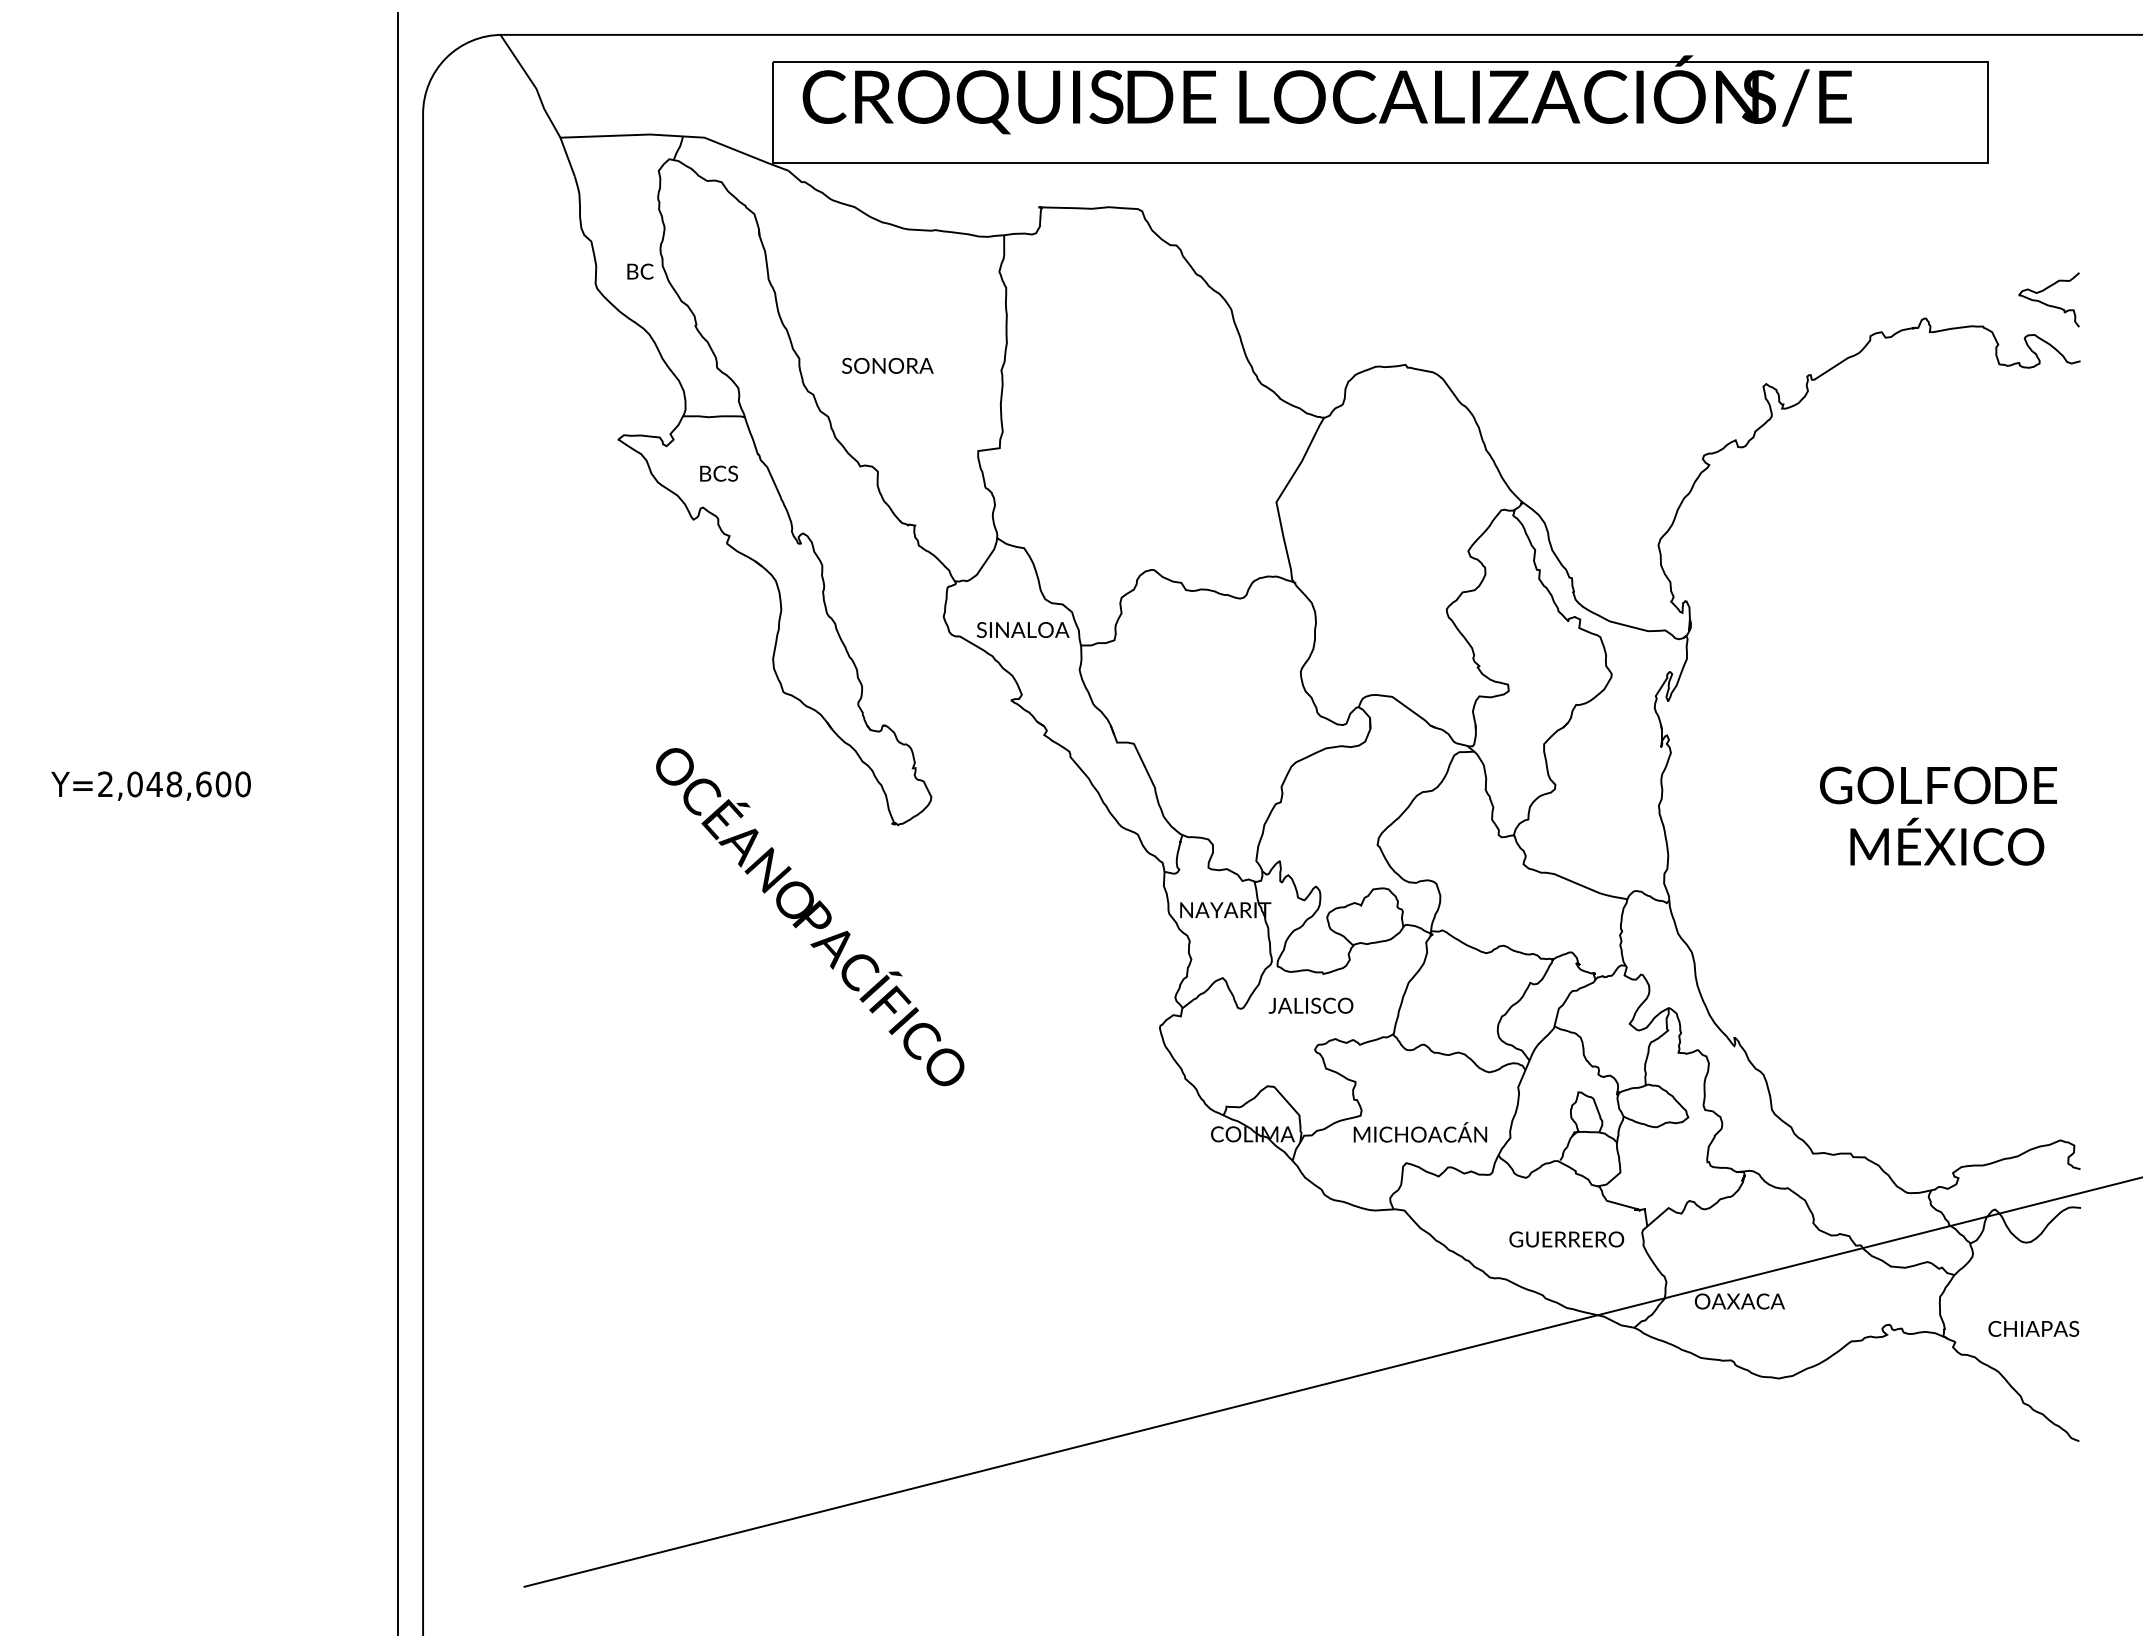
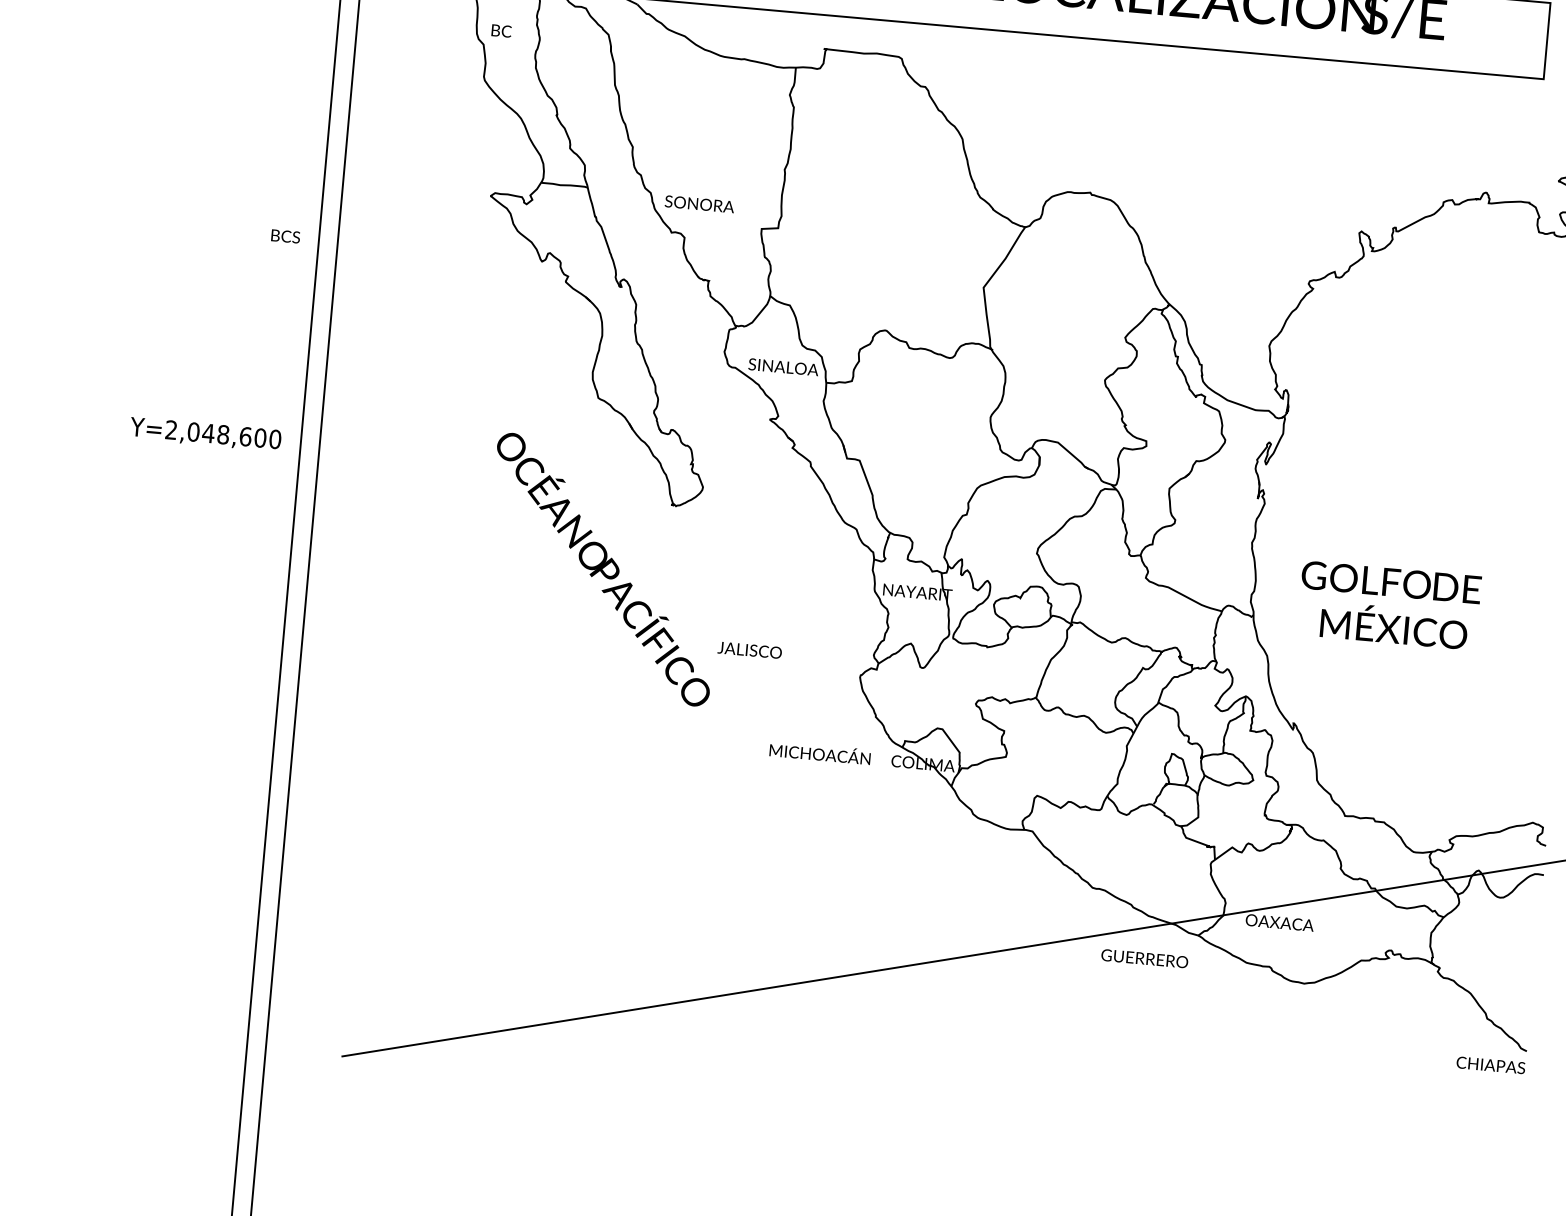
text: (640, 271) -> (501, 30), moved
text: (887, 365) -> (699, 203), moved
text: (718, 473) -> (285, 236), moved
text: (150, 785) -> (205, 433), moved
text: (1938, 815) -> (1389, 605), moved
text: (1310, 1005) -> (749, 650), moved
text: (1420, 1132) -> (820, 753), moved
text: (1566, 1239) -> (1144, 958), moved
text: (2033, 1328) -> (1490, 1065), moved

